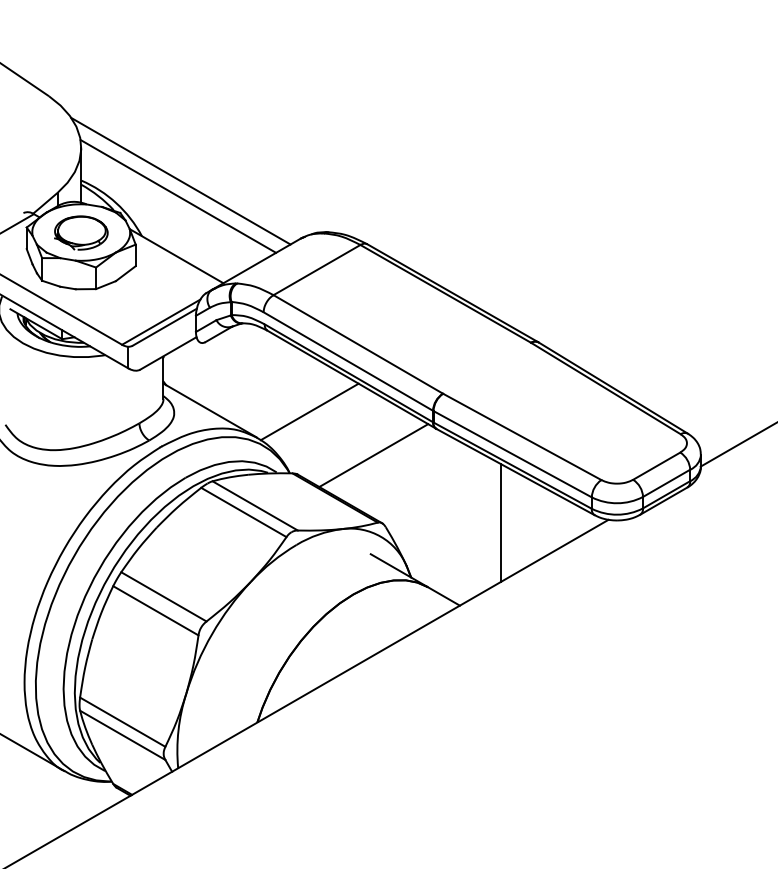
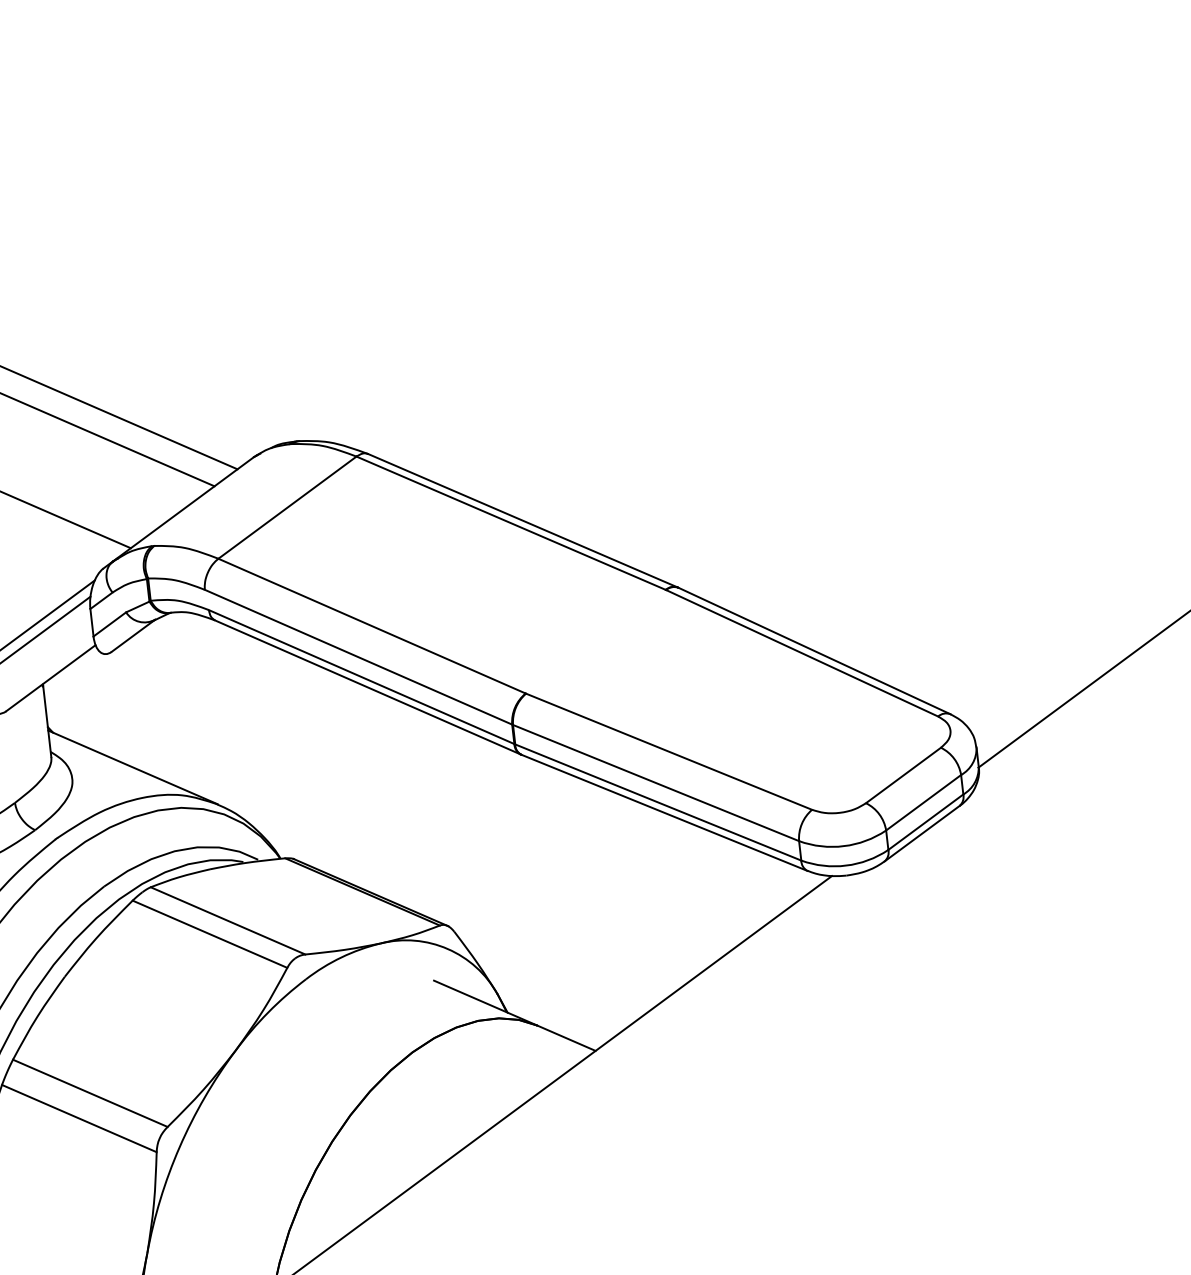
line: (309, 411) -> (302, 749), removed
line: (373, 455) -> (419, 812), removed
line: (500, 522) -> (648, 901), removed

